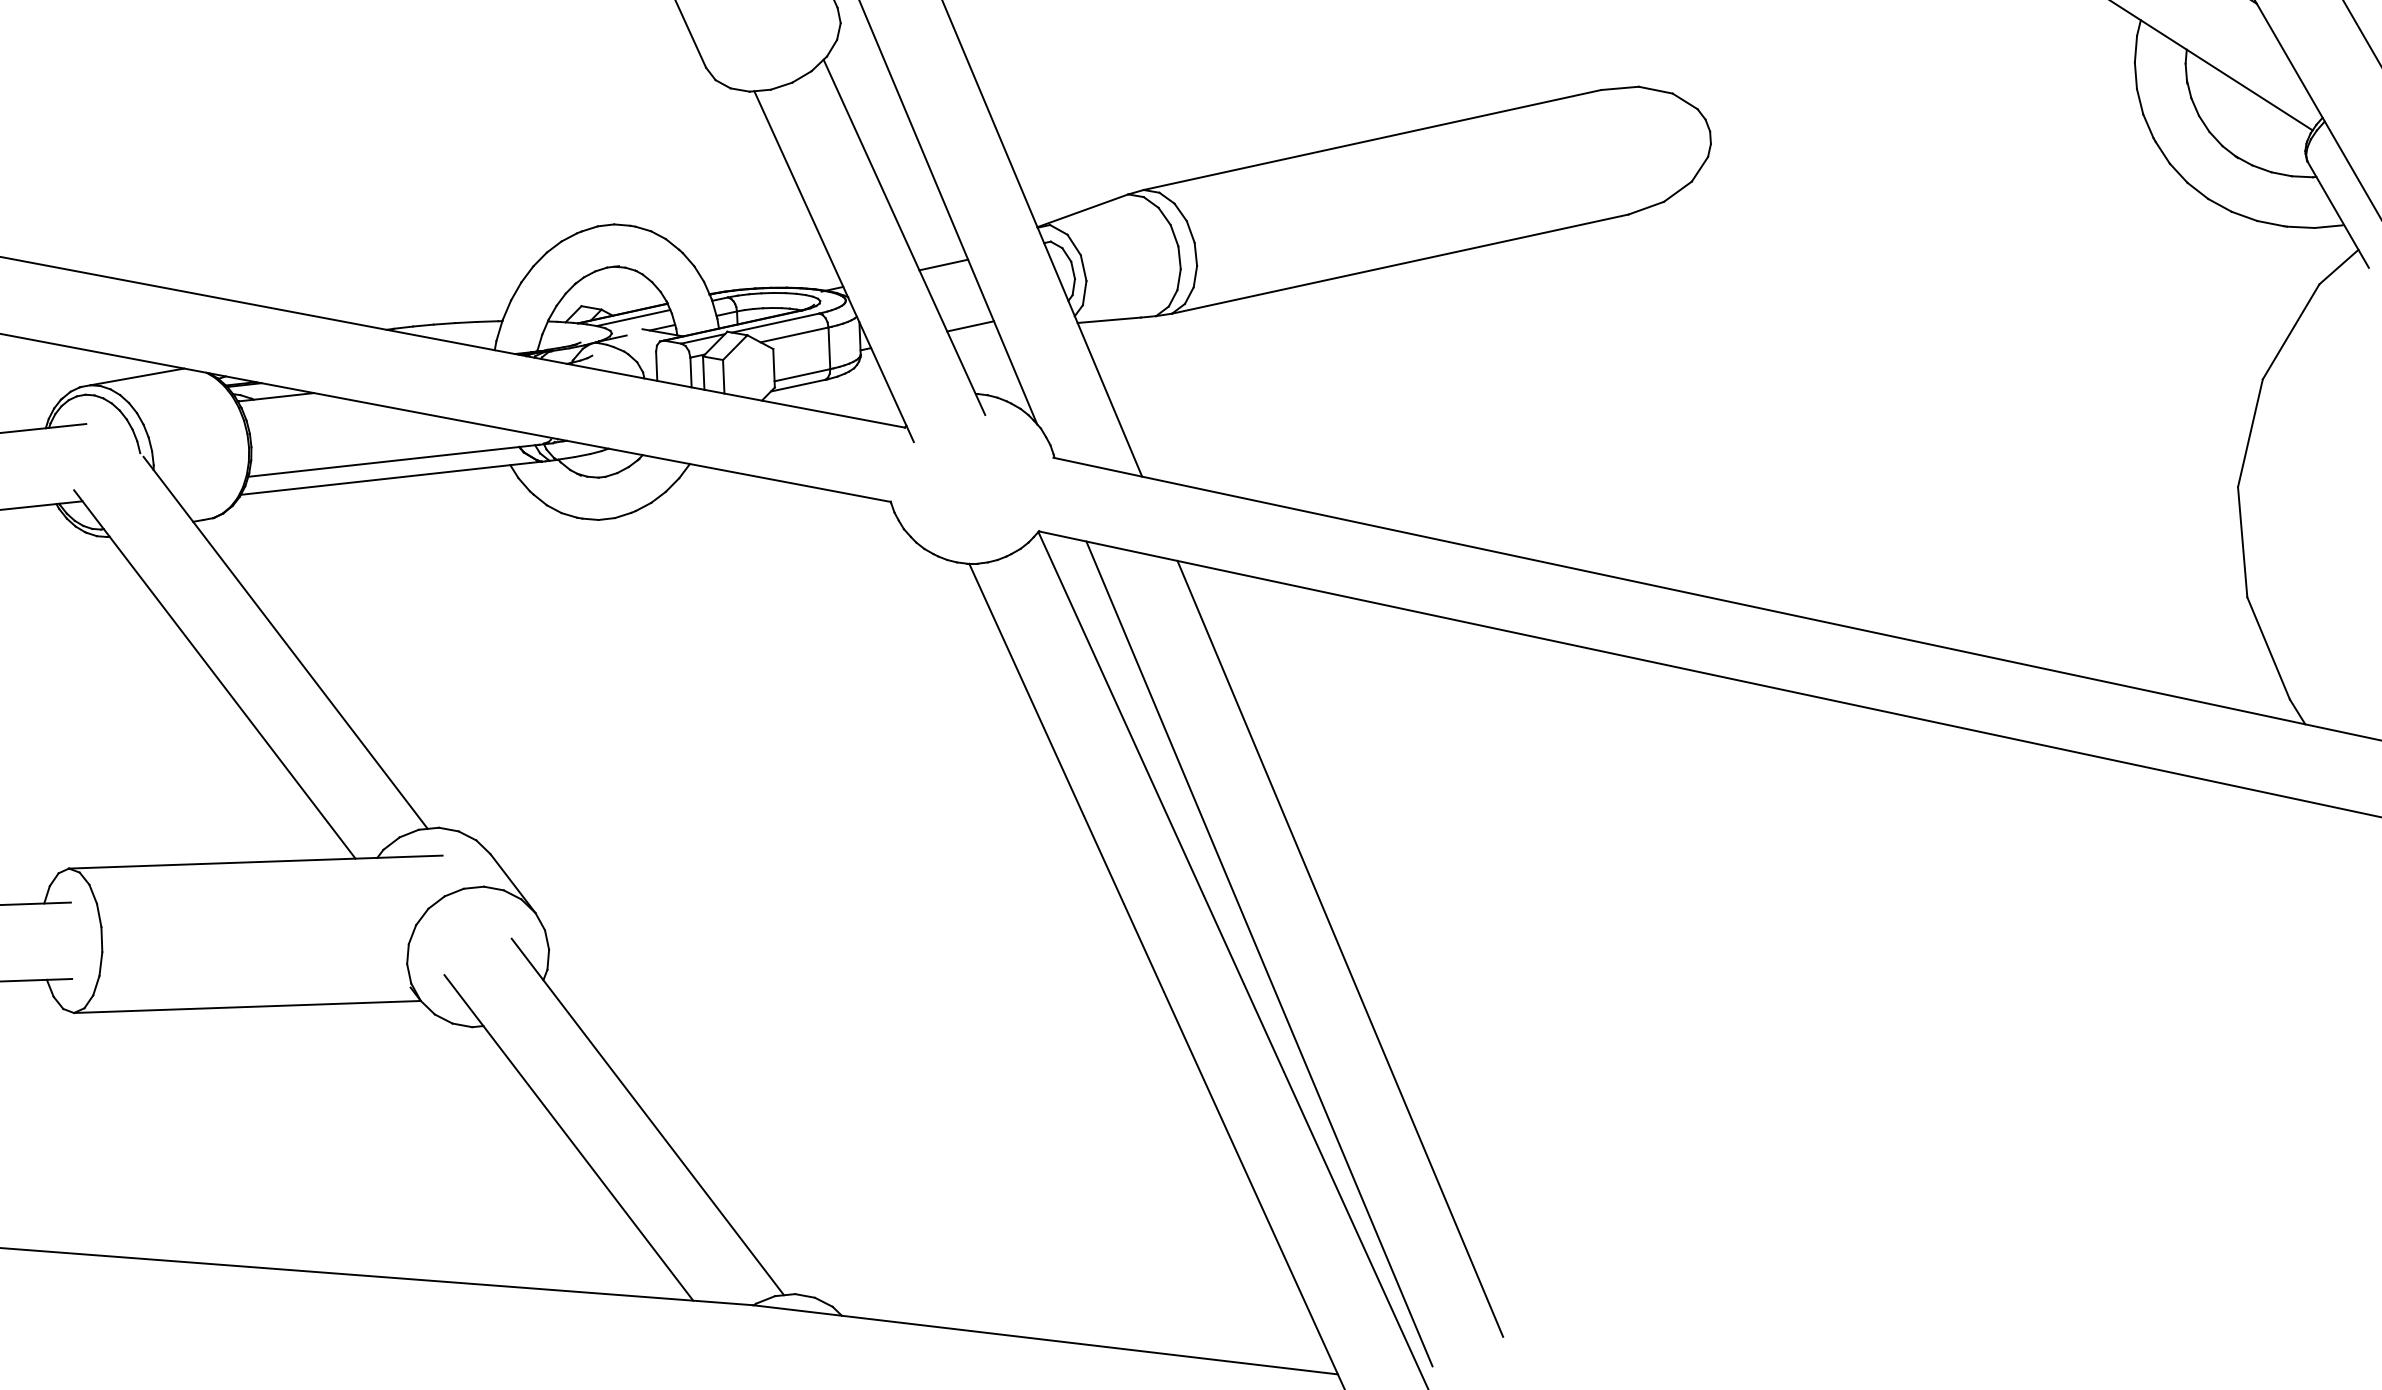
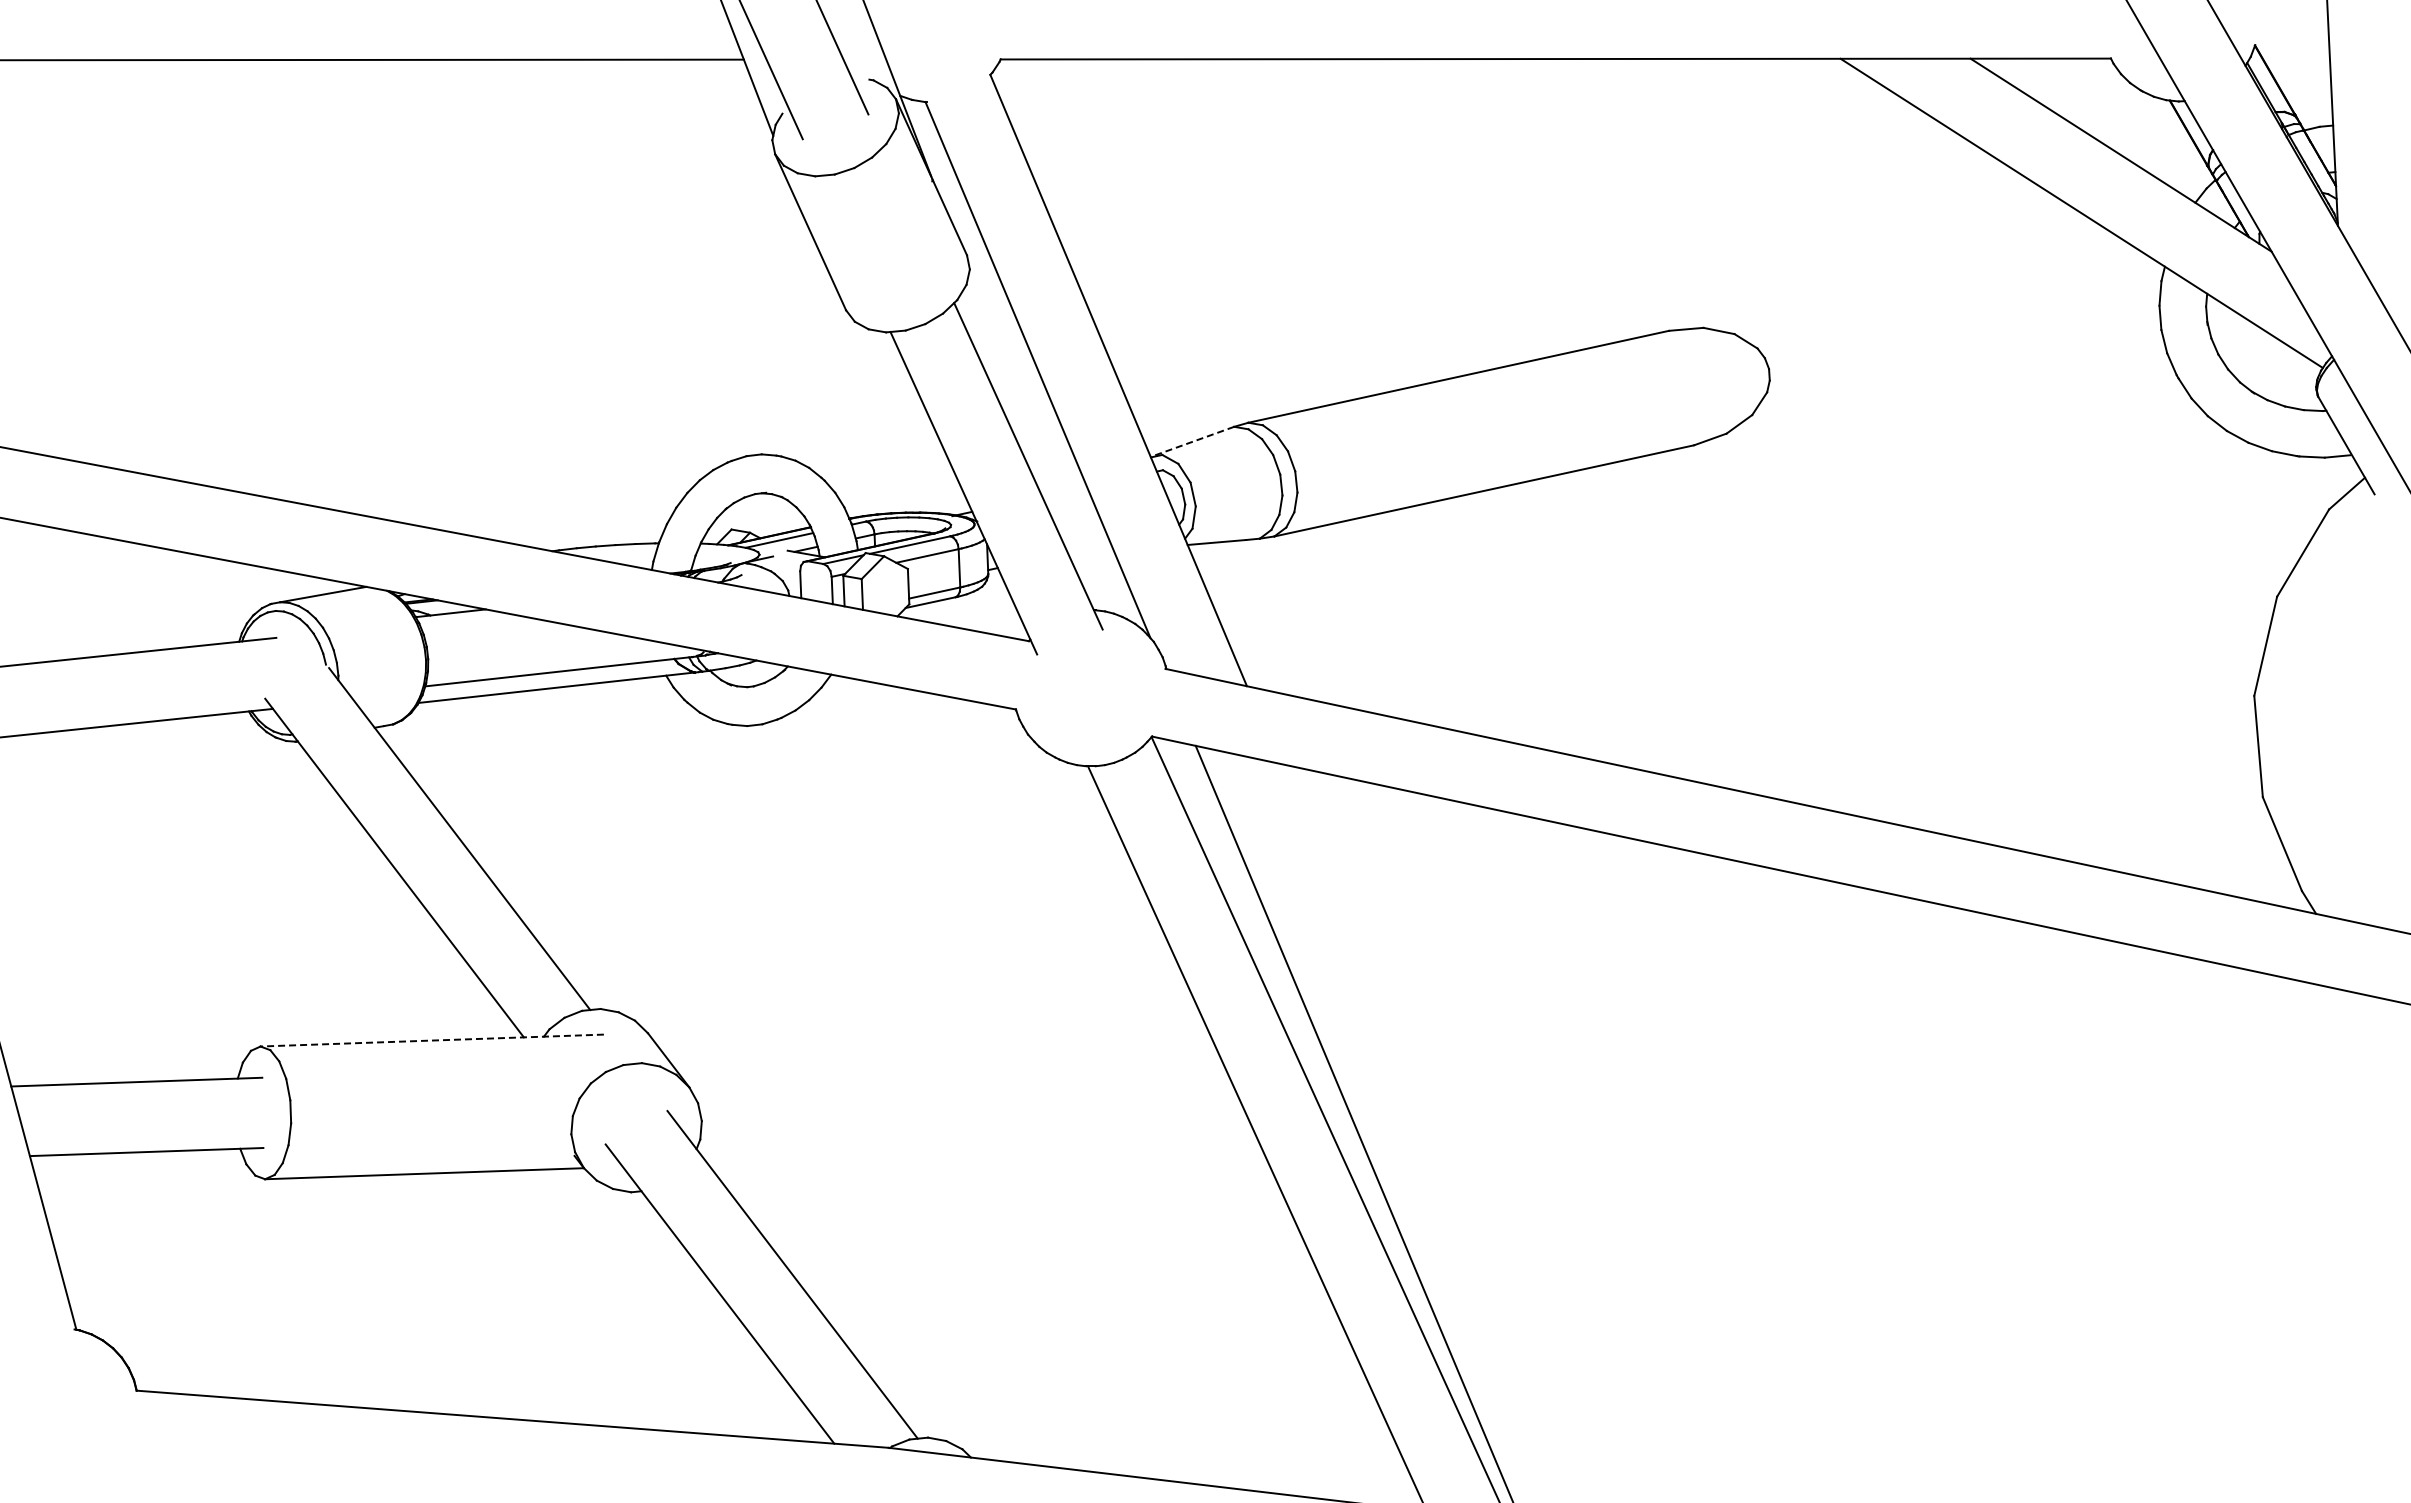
line: (1082, 211) -> (1192, 442), solid -> dashed
line: (943, 264) -> (1064, 491), removed
line: (969, 325) -> (1088, 547), removed
line: (256, 862) -> (432, 1040), solid -> dashed
line: (1339, 947) -> (1428, 1119), removed

